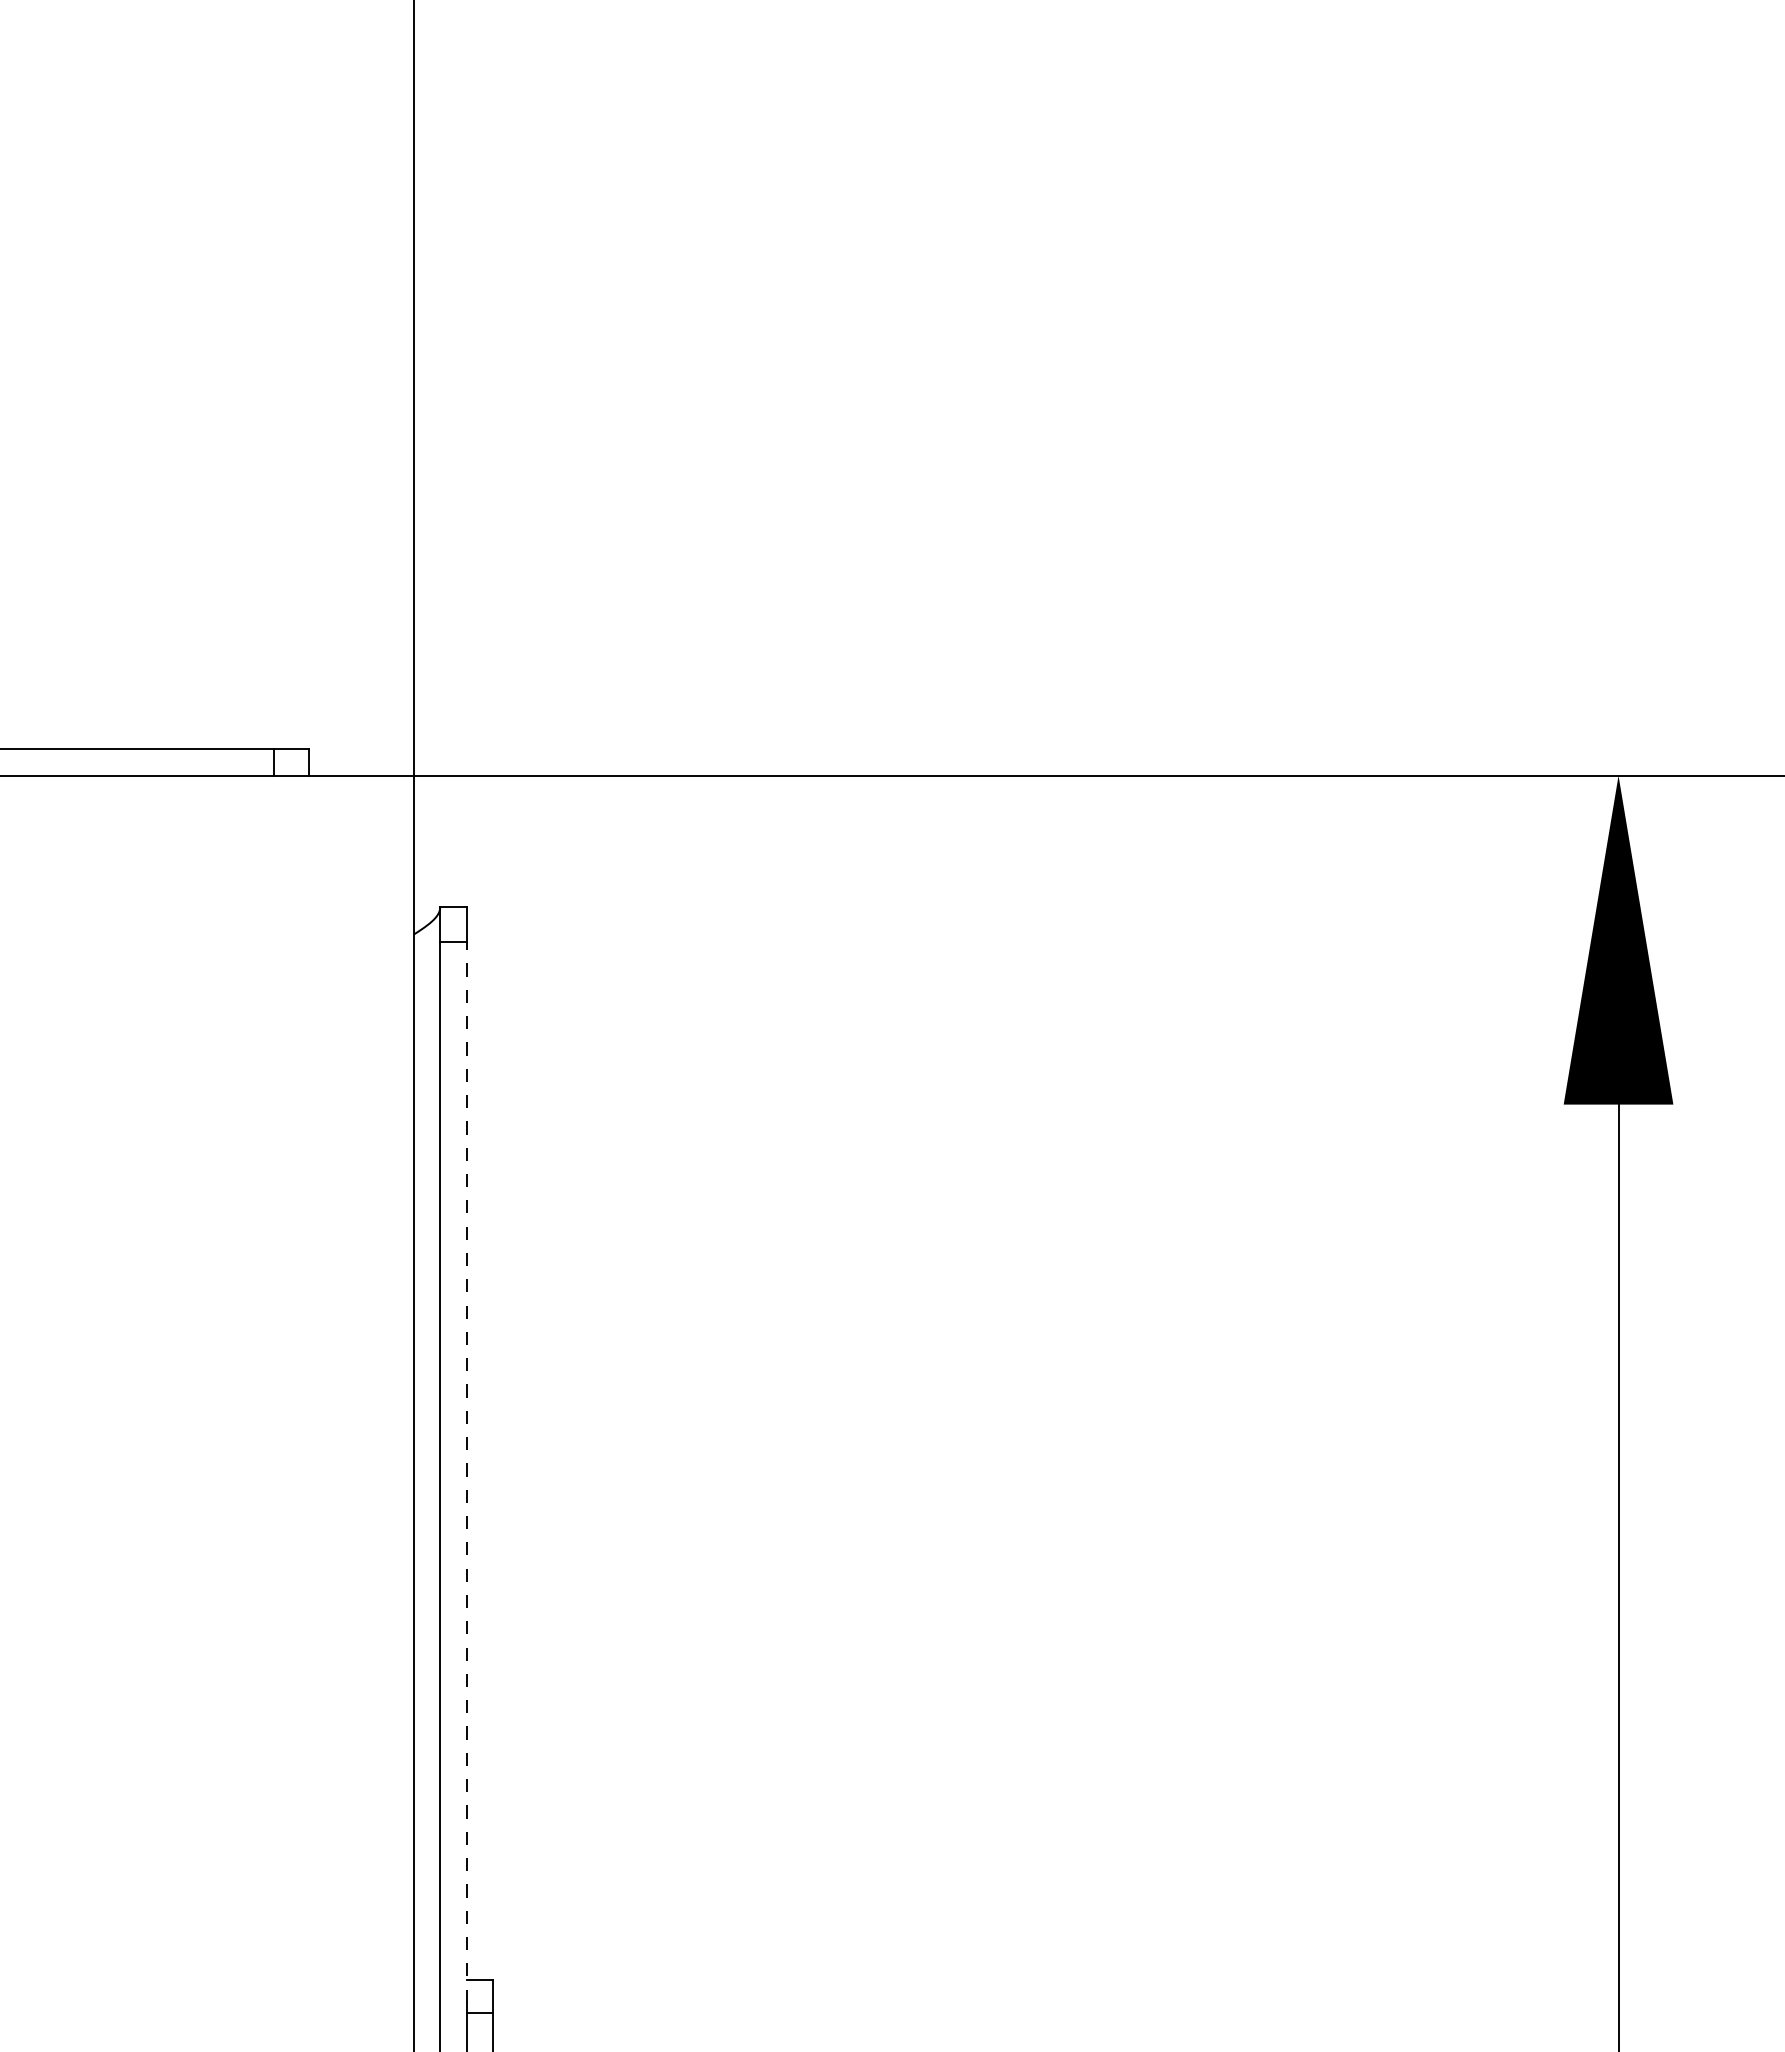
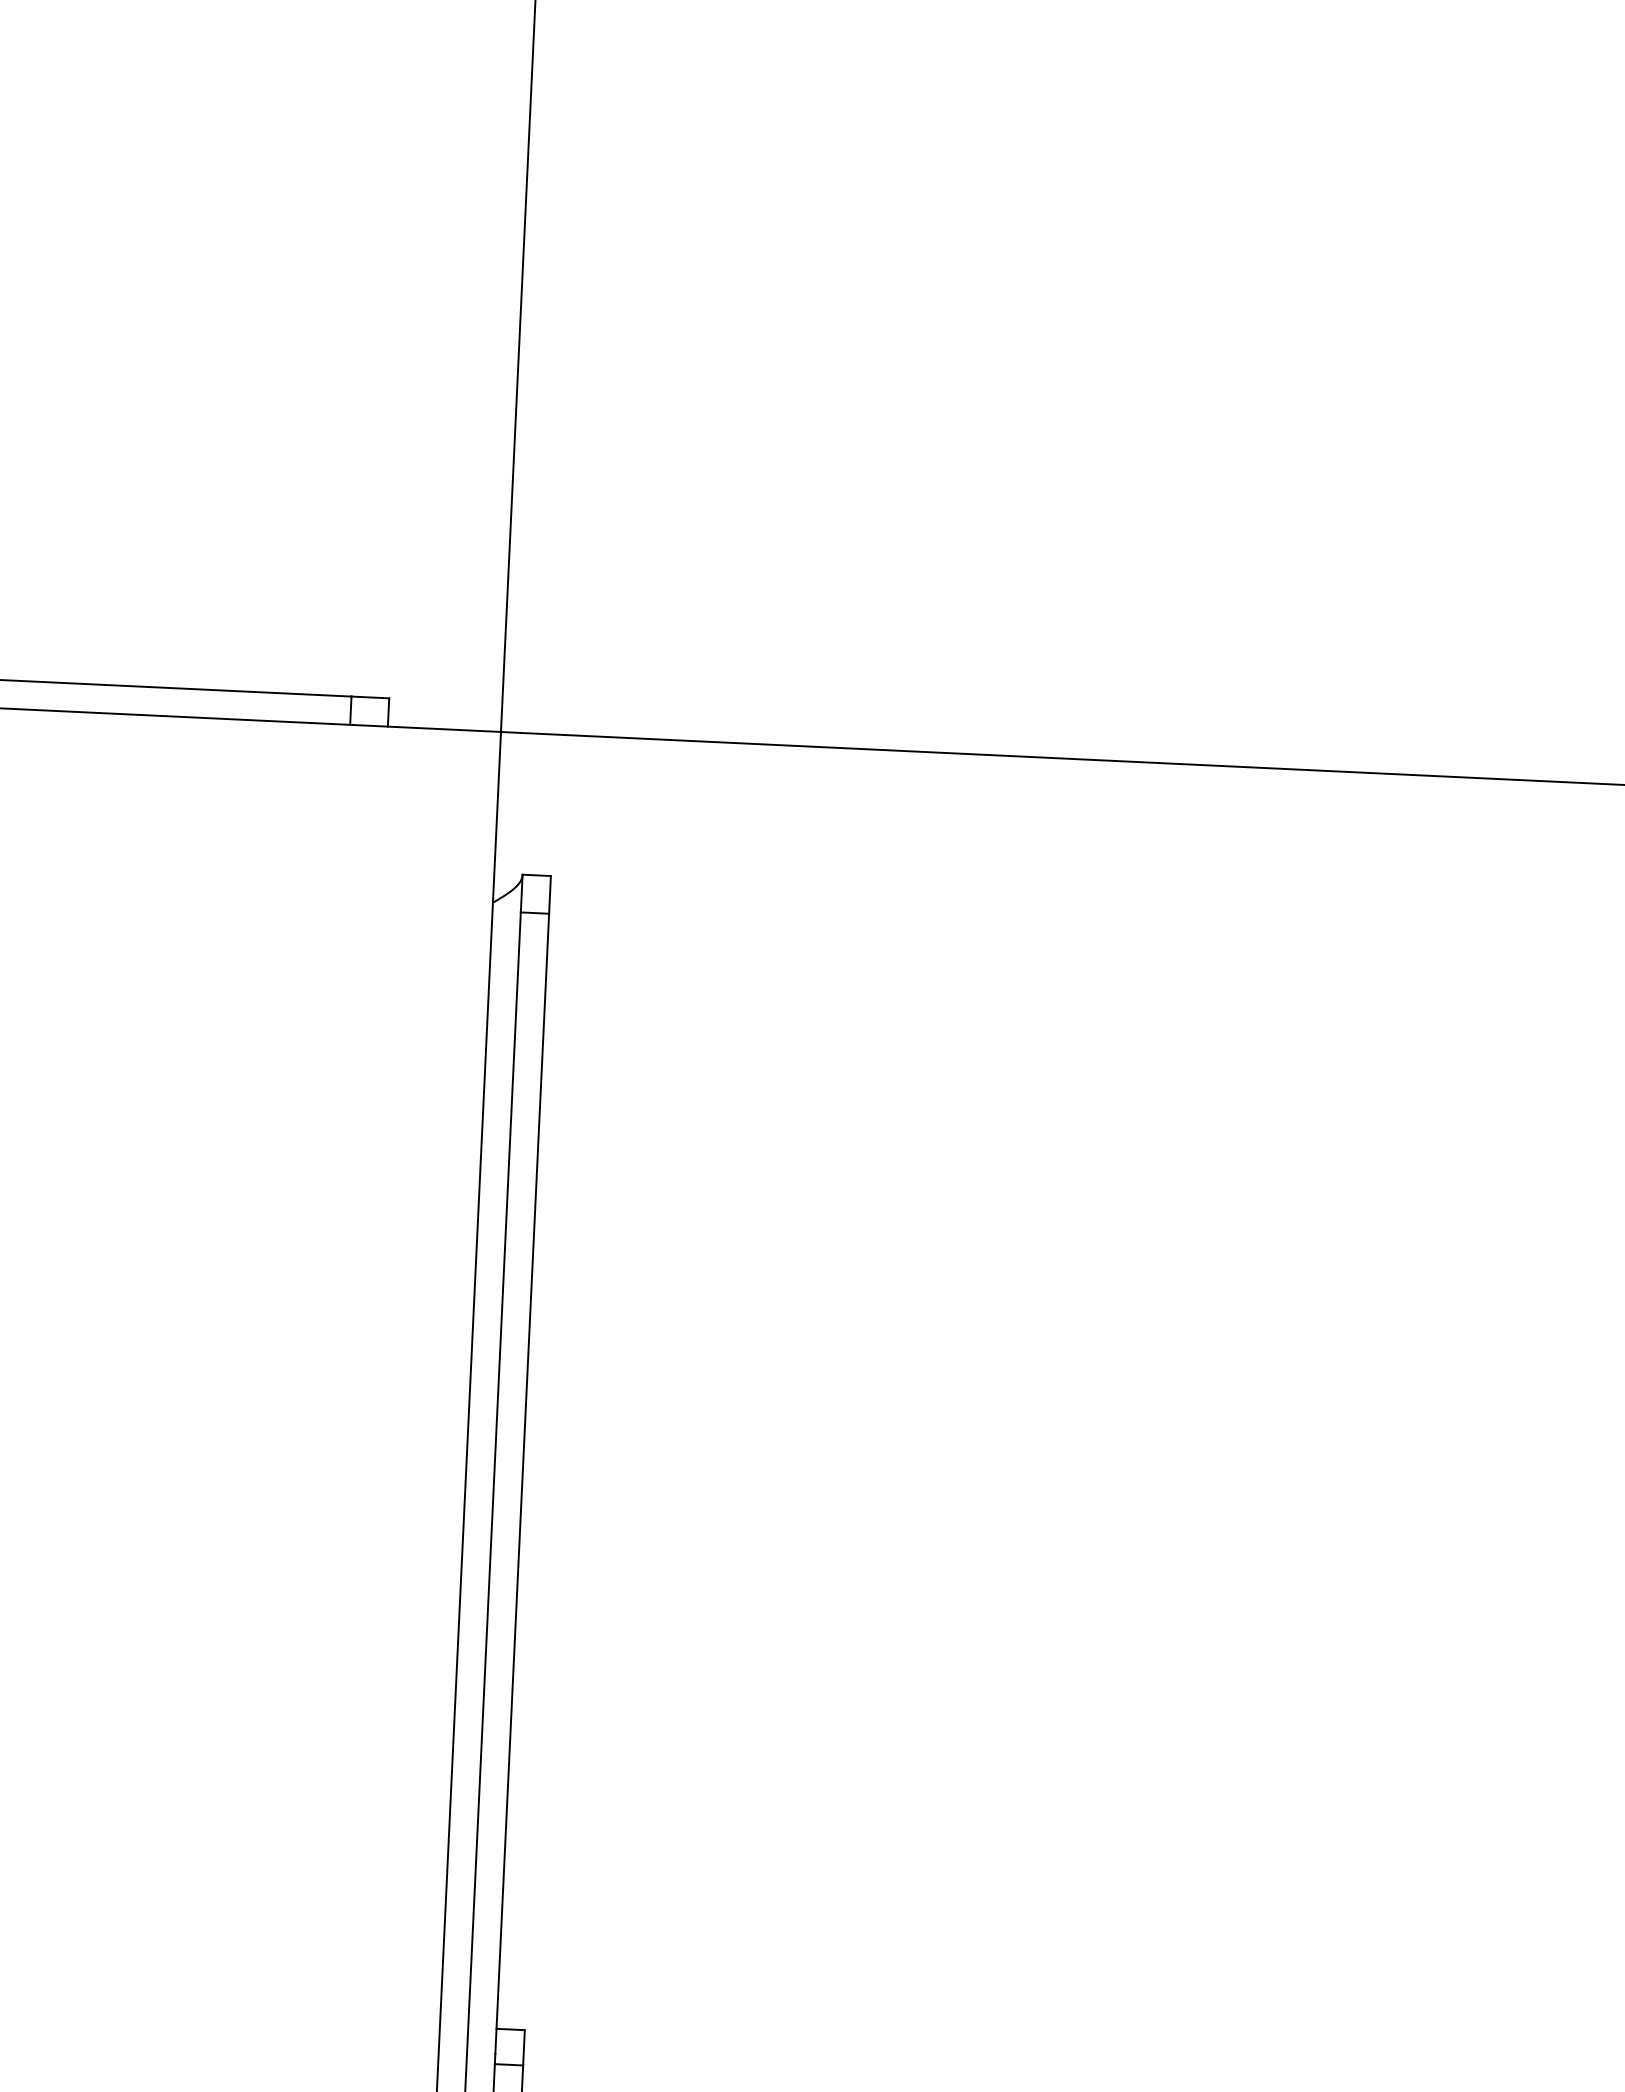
line: (466, 1472) -> (522, 1483), dashed -> solid

